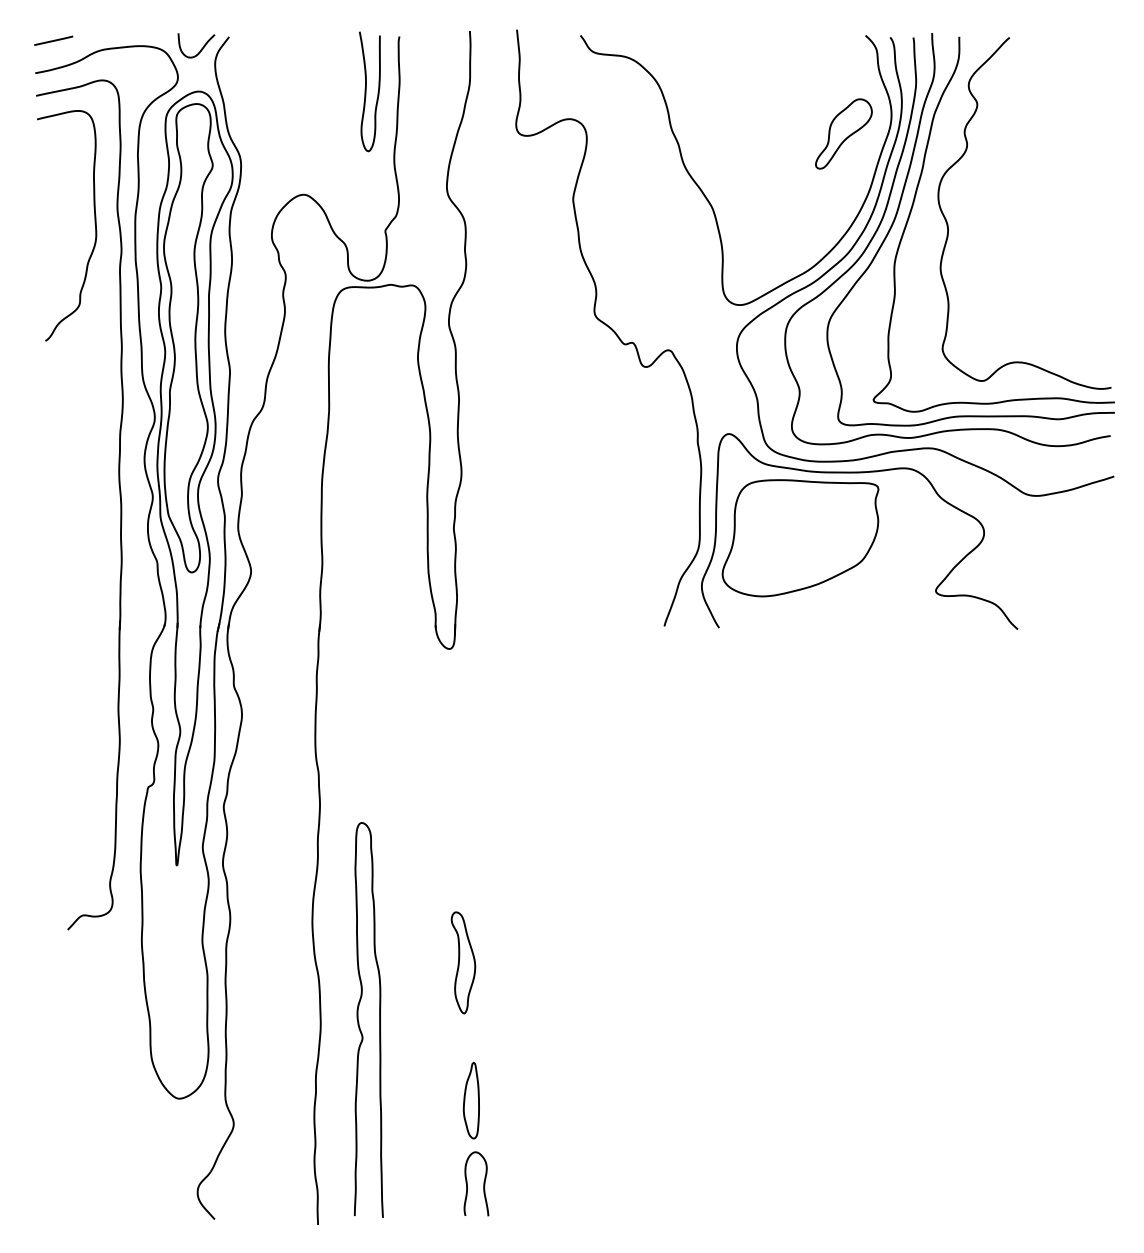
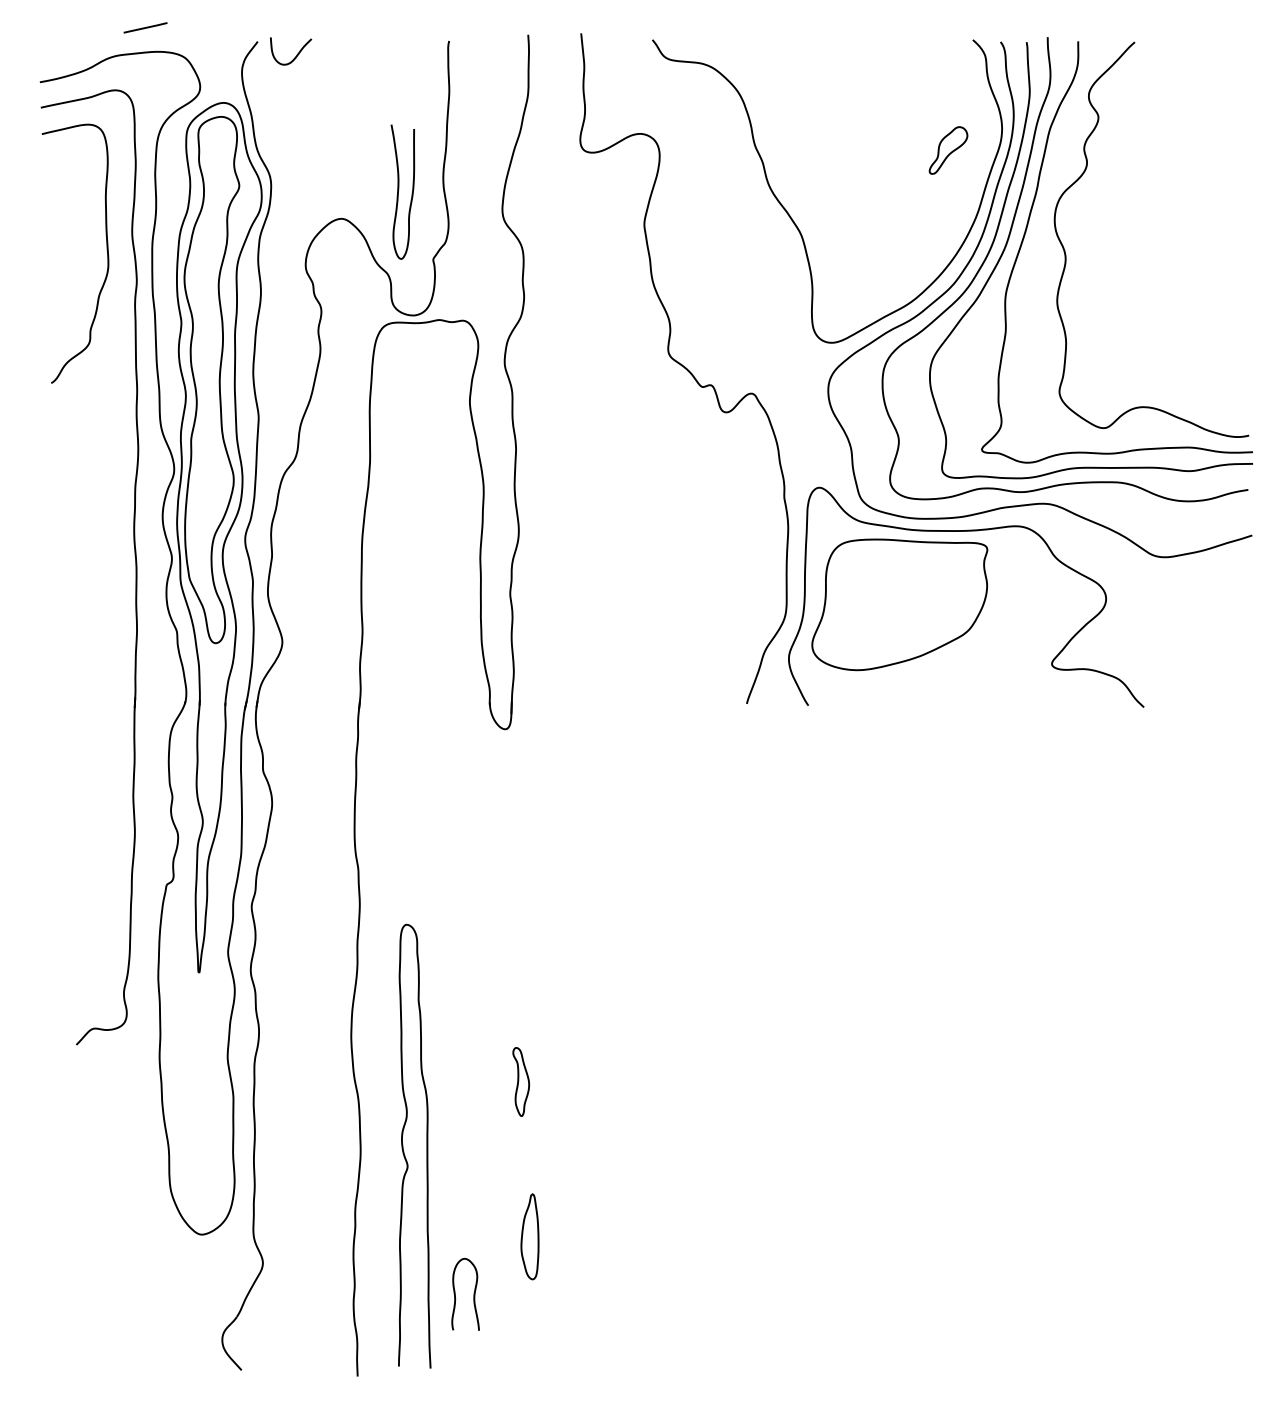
line: (53, 40) -> (145, 27), moved
curve: (201, 48) -> (296, 54), moved
curve: (366, 90) -> (399, 190), moved
part: (843, 133) -> (948, 150), size x0.6
part: (463, 962) -> (521, 1081), size x0.6
curve: (483, 1183) -> (473, 1293), moved

